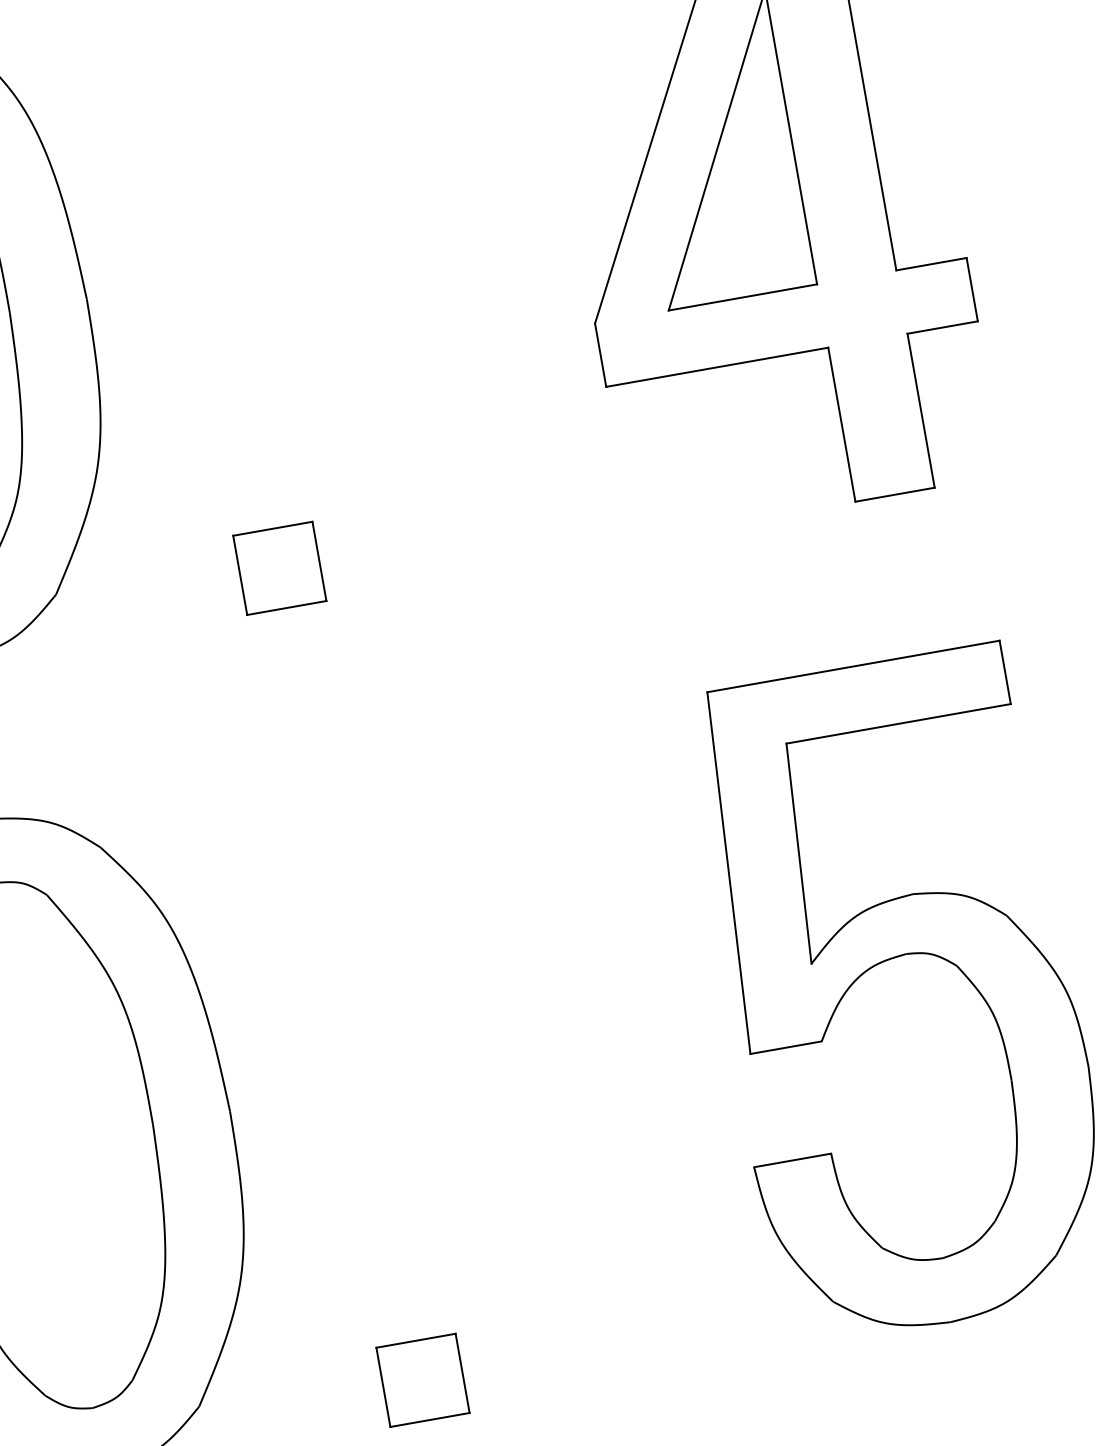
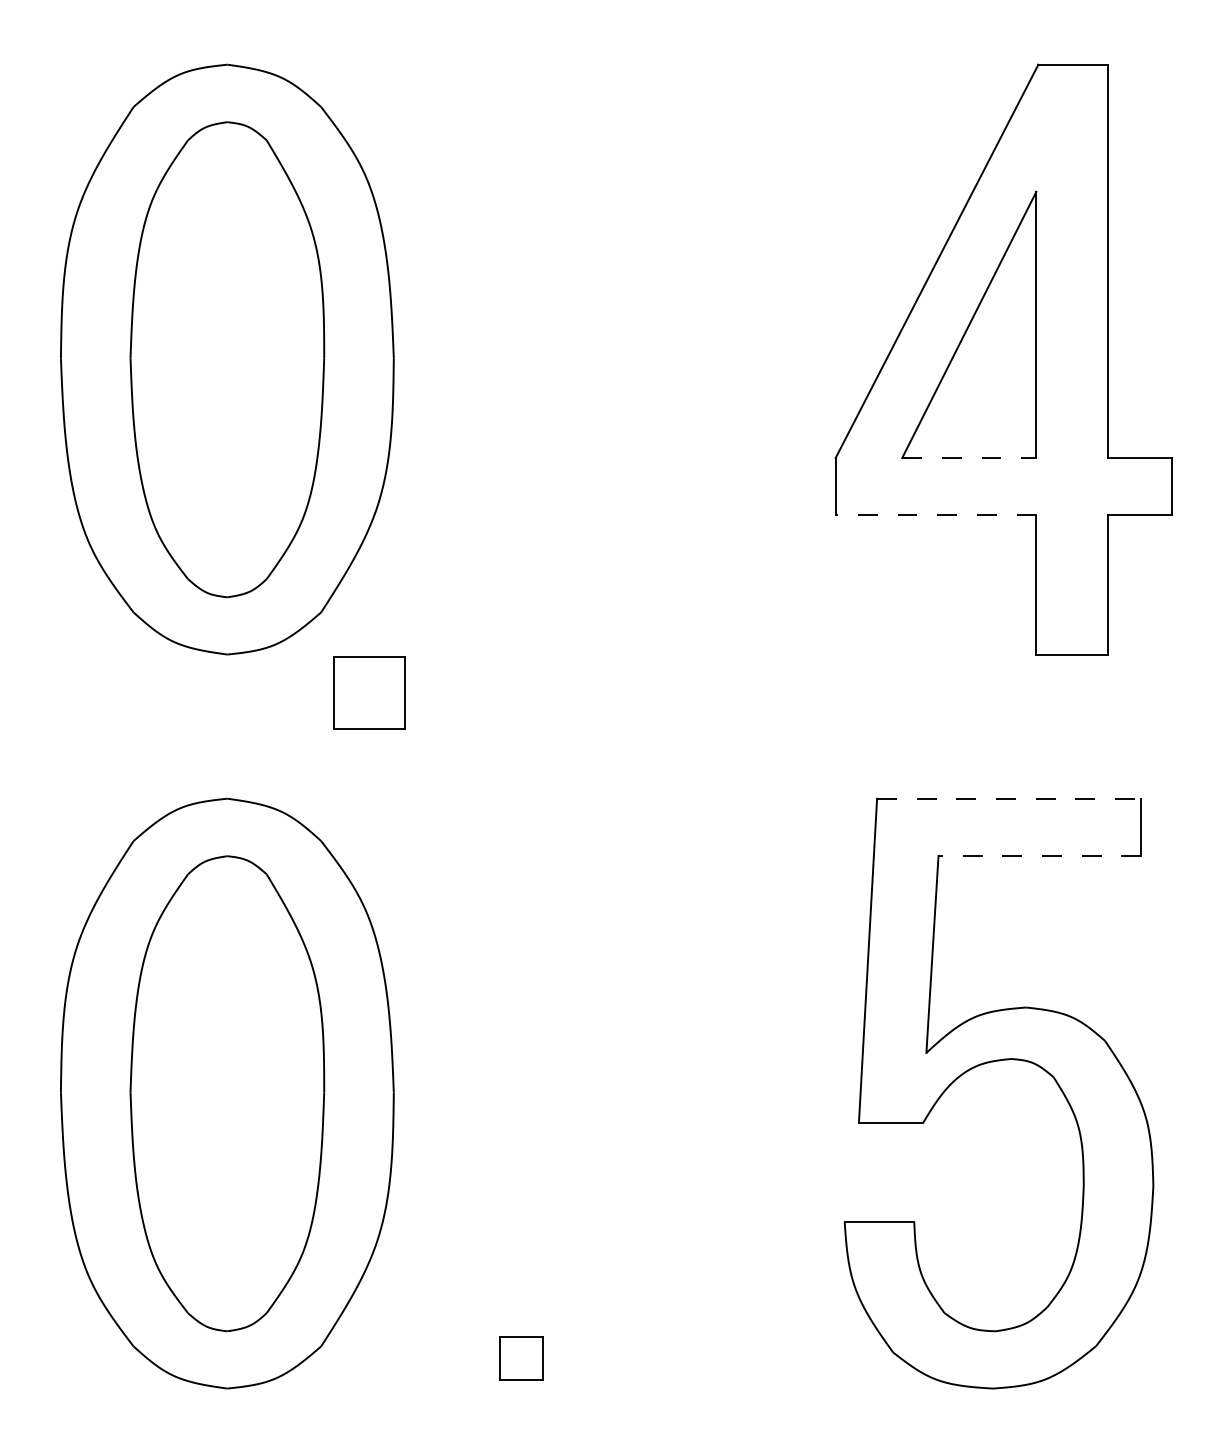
line: (743, 297) -> (969, 458), solid -> dashed
line: (716, 367) -> (935, 515), solid -> dashed
part: (279, 567) -> (369, 692), moved
line: (853, 666) -> (1009, 798), solid -> dashed
line: (898, 723) -> (1039, 855), solid -> dashed
part: (422, 1379) -> (521, 1357), size x0.6

